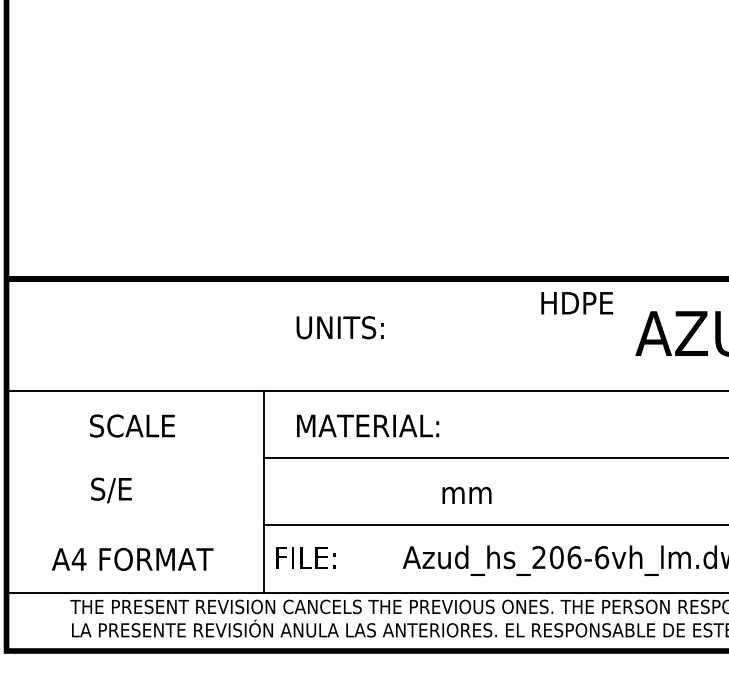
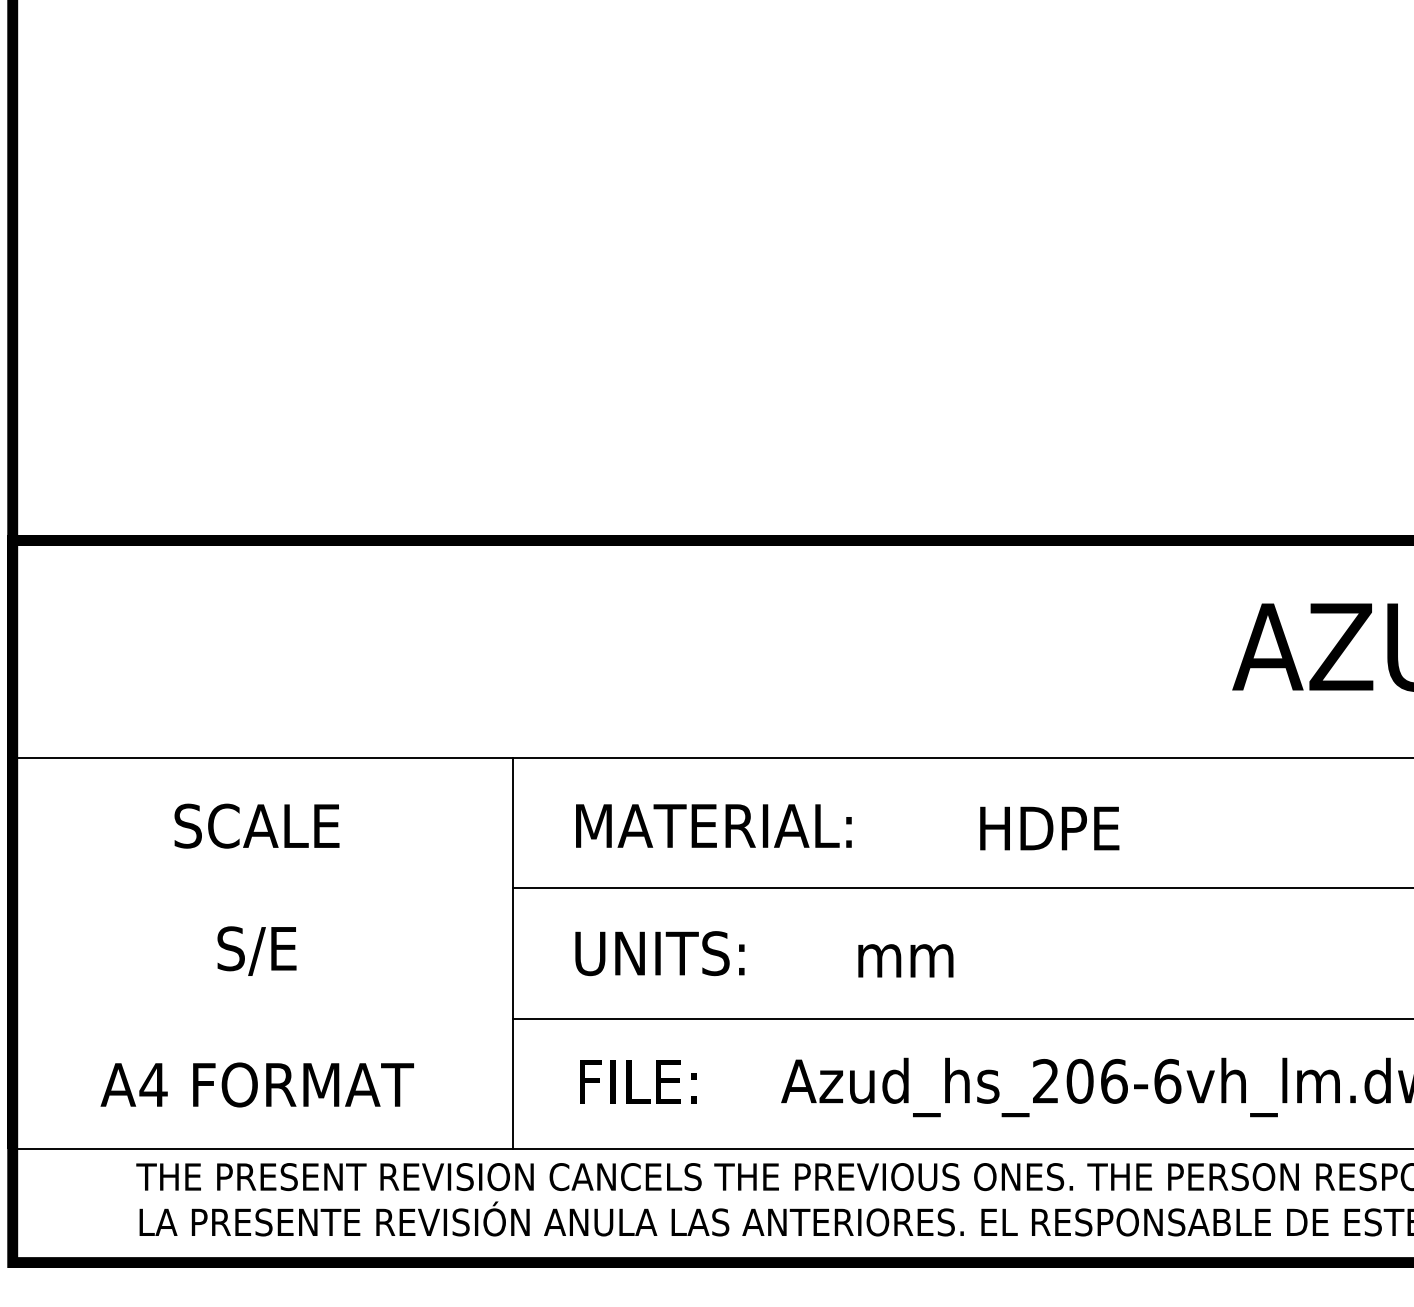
text: (577, 303) -> (1050, 829), moved
text: (339, 327) -> (658, 953), moved
text: (111, 490) -> (257, 951), moved
text: (305, 557) -> (637, 1081), moved

